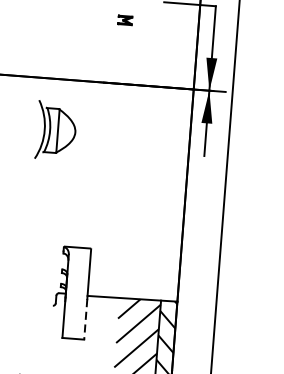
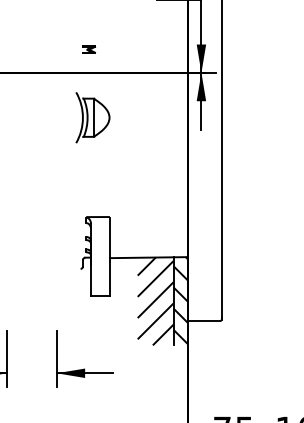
part: (124, 20) -> (88, 49), moved
part: (55, 130) -> (92, 117), moved
line: (85, 319) -> (109, 278), dashed -> solid

